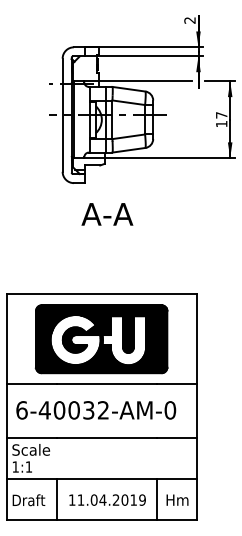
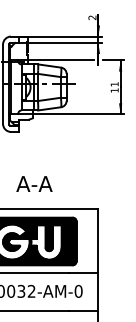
text: (221, 115) -> (114, 84), 17 -> 11
text: (107, 214) -> (34, 184), moved

